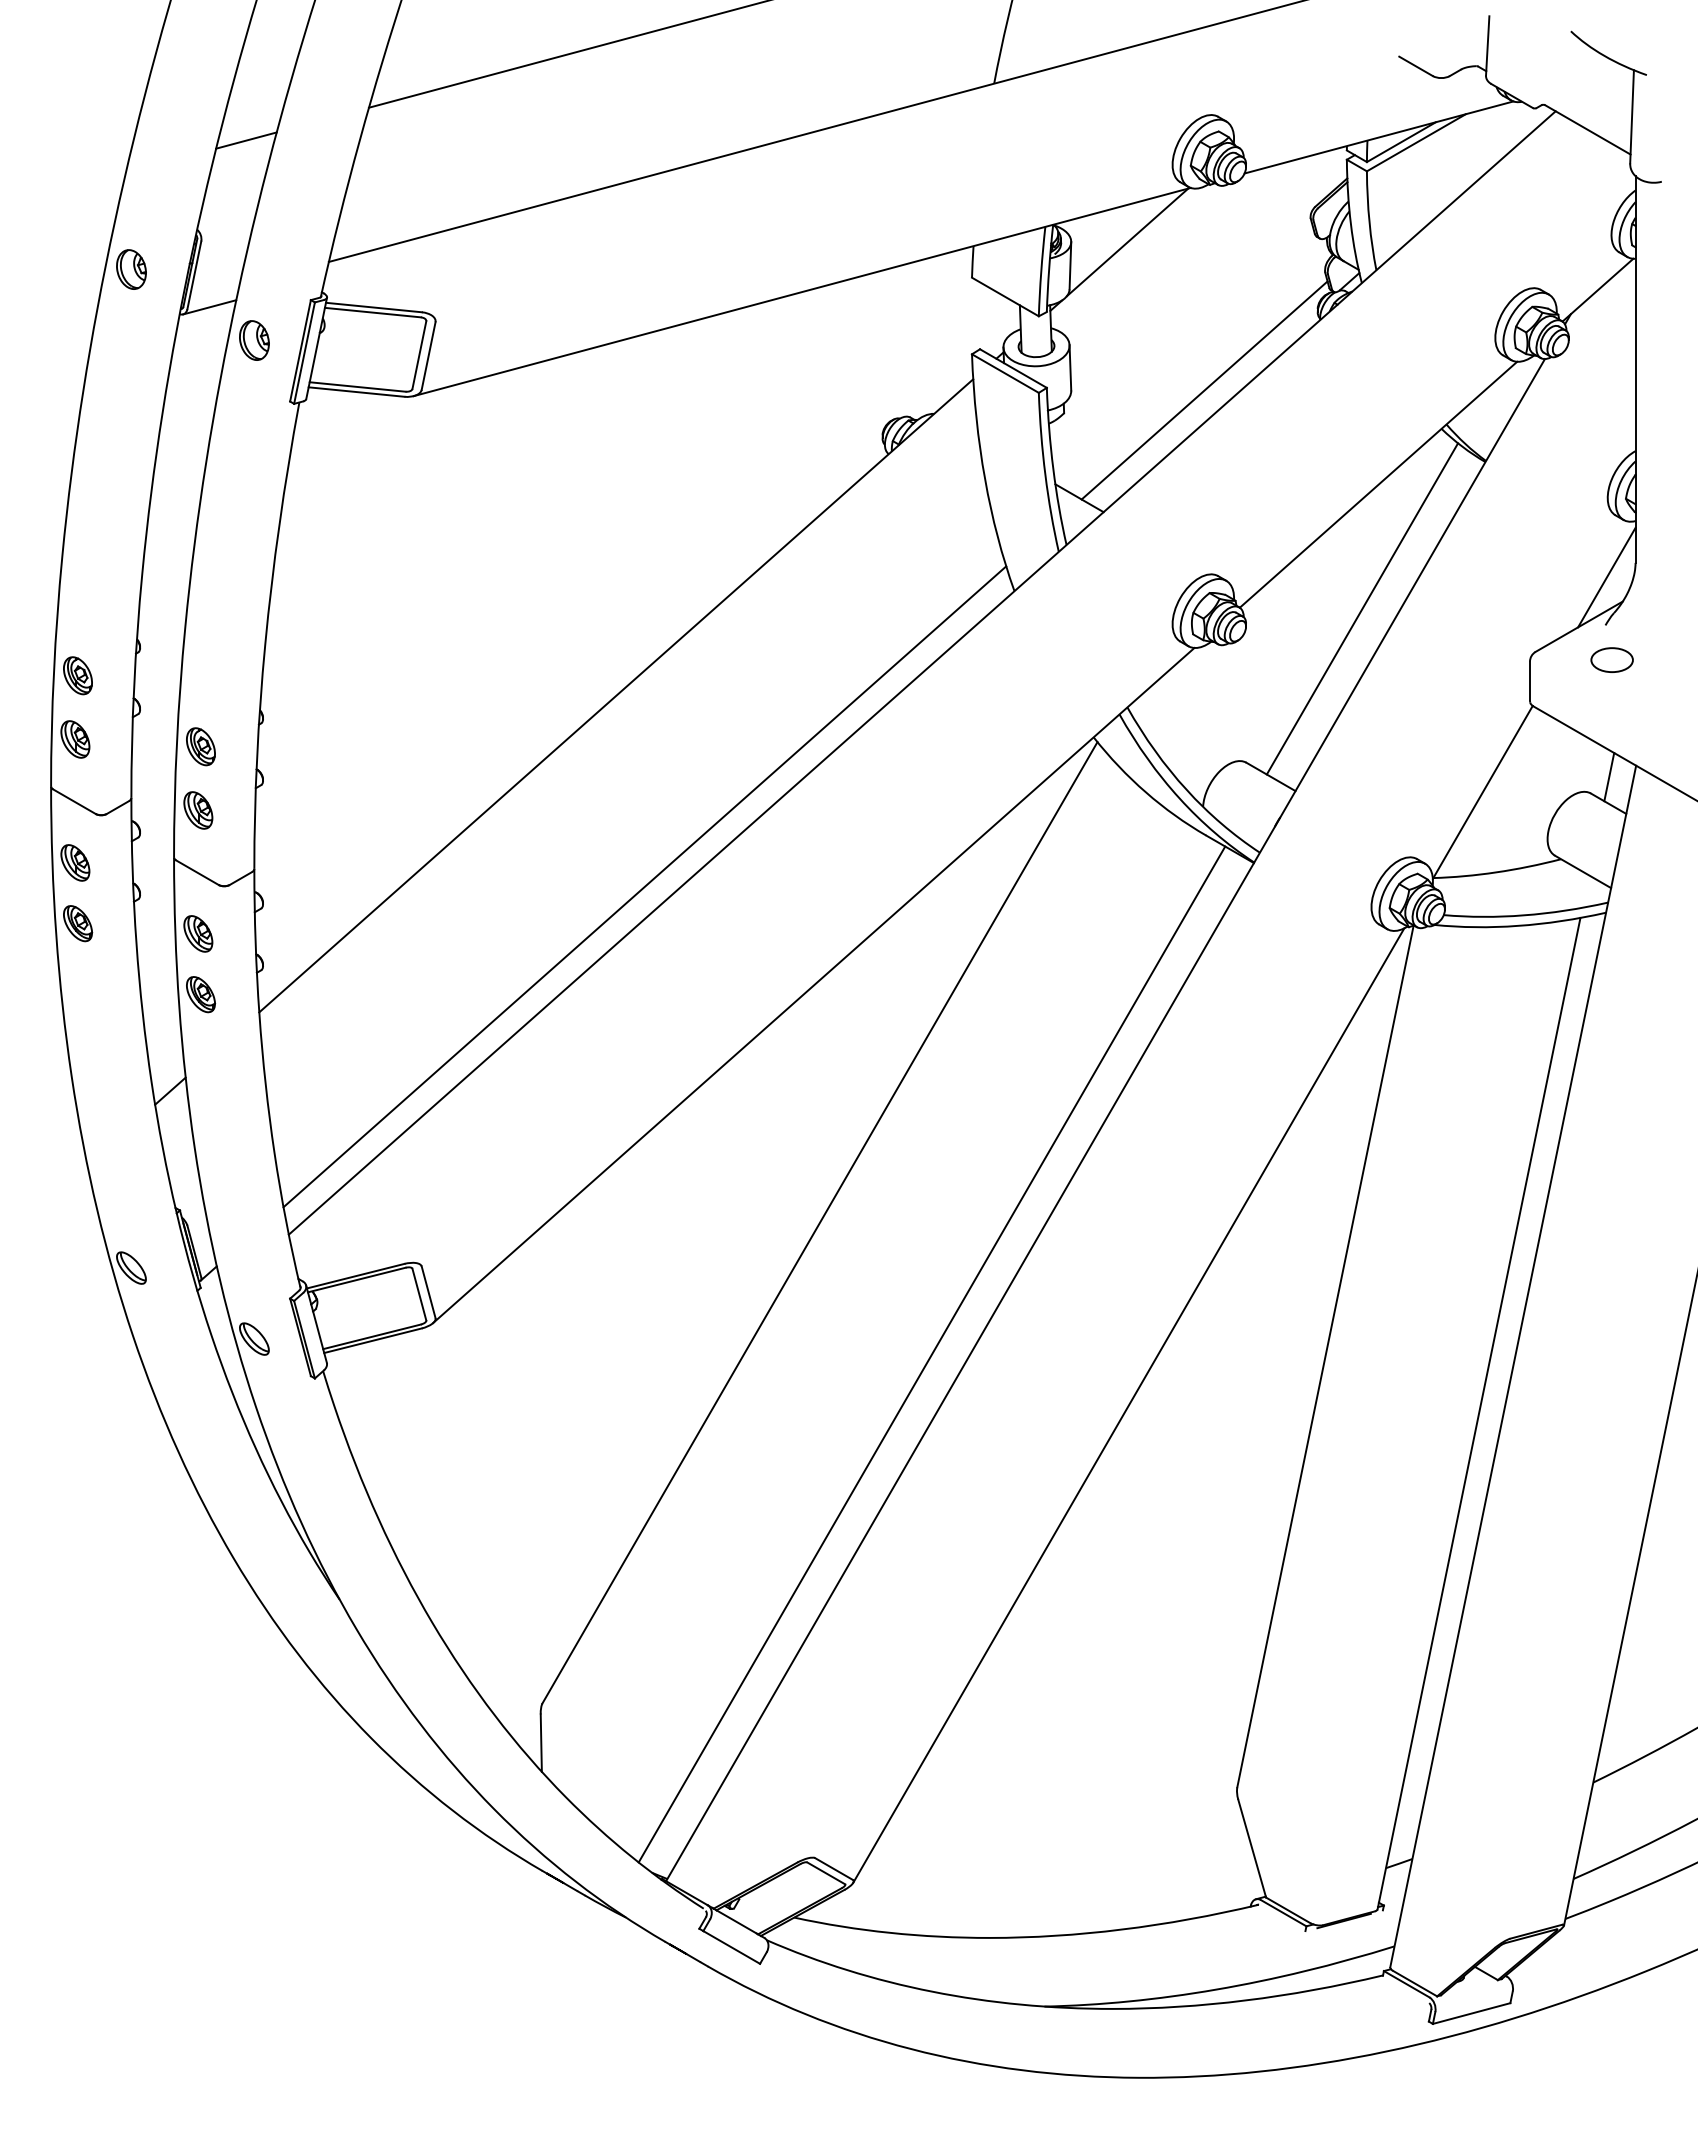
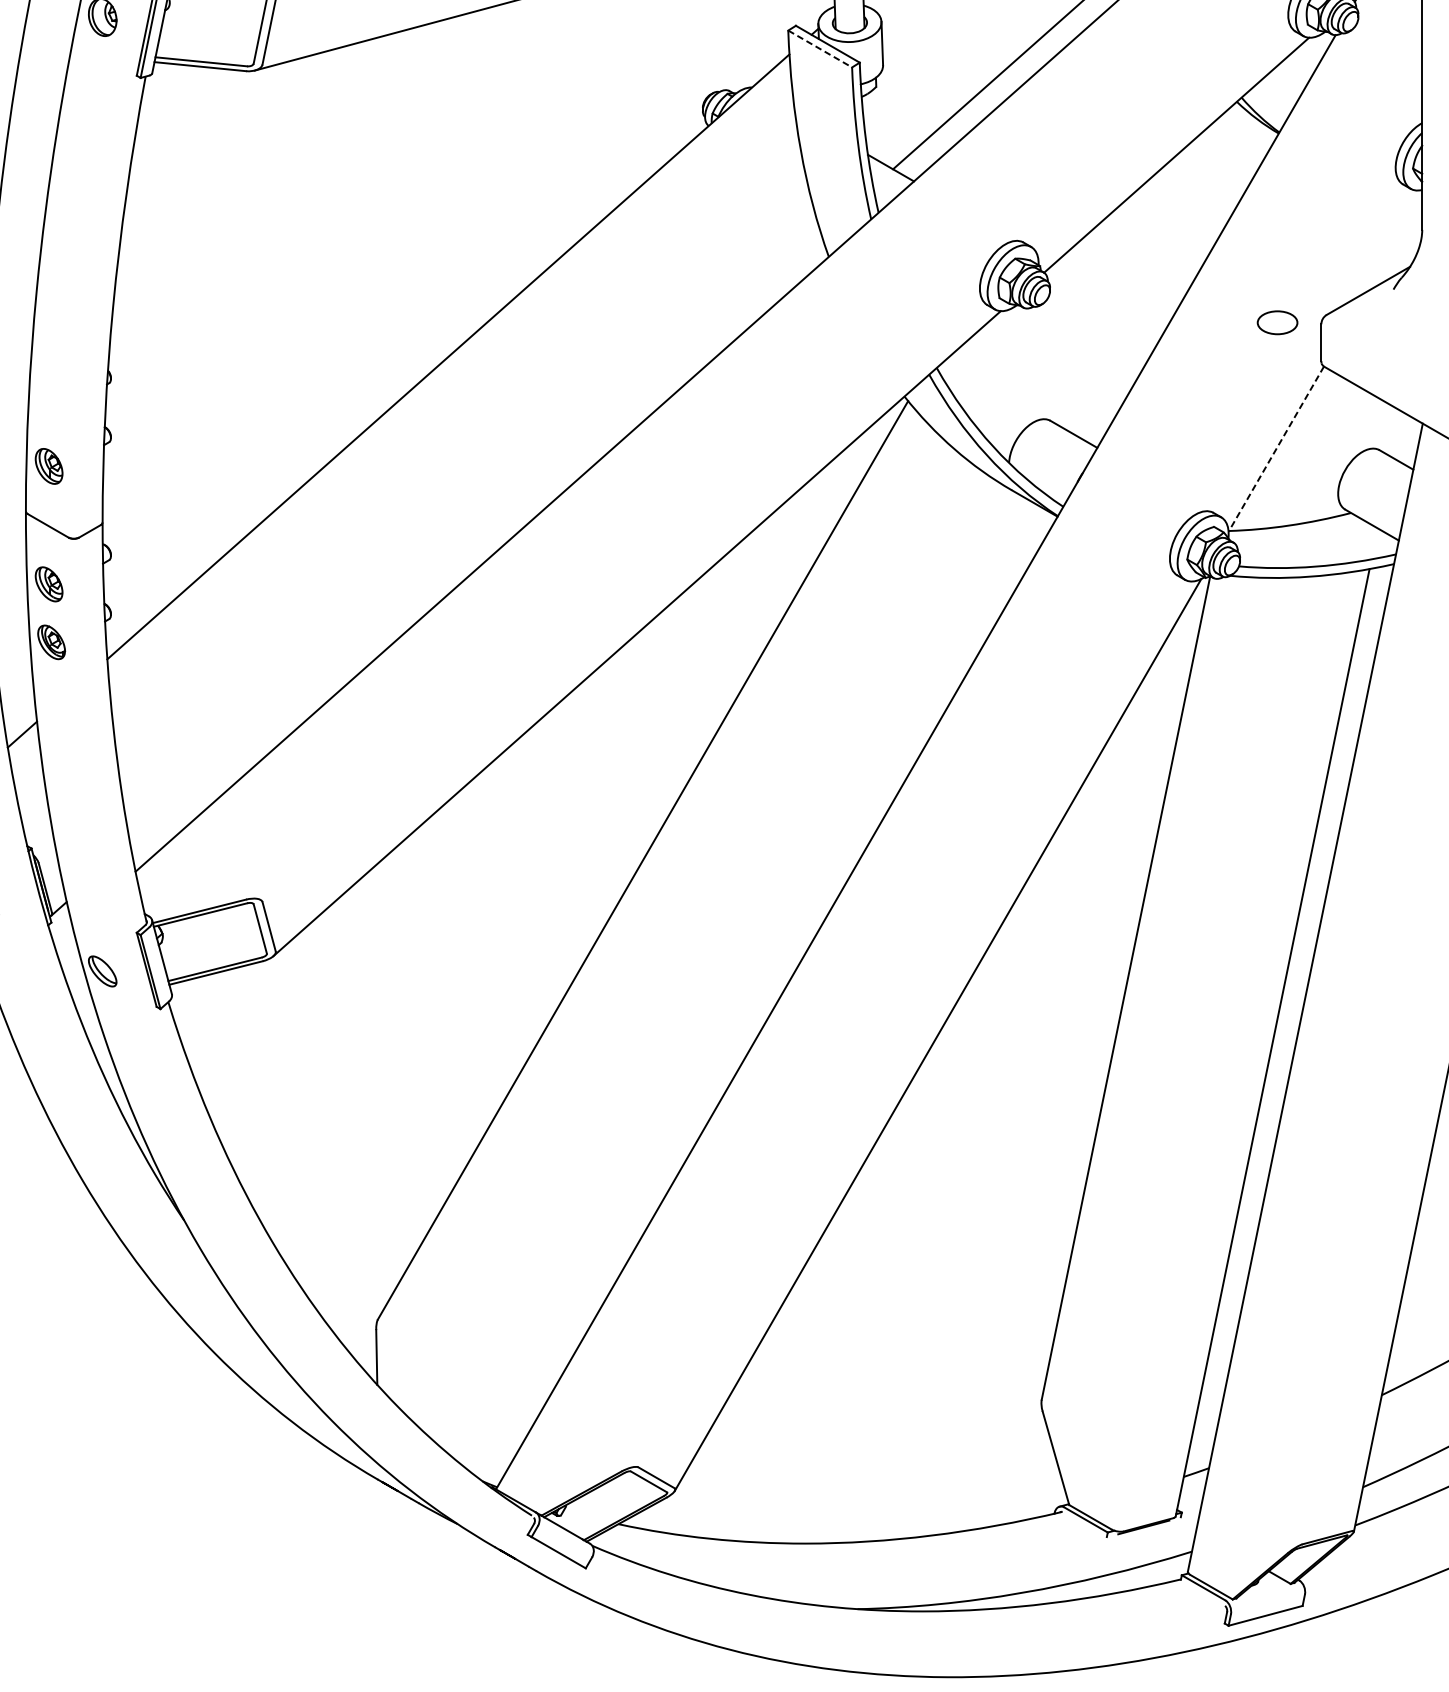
line: (1005, 373) -> (820, 48), solid -> dashed
line: (1606, 577) -> (1394, 243), removed
line: (1362, 608) -> (1161, 273), removed
part: (1611, 659) -> (1276, 322), moved
part: (200, 746) -> (51, 405), removed
line: (1609, 777) -> (1397, 434), removed
line: (1482, 792) -> (1276, 449), solid -> dashed
line: (644, 886) -> (475, 539), removed
line: (931, 1354) -> (749, 986), removed

